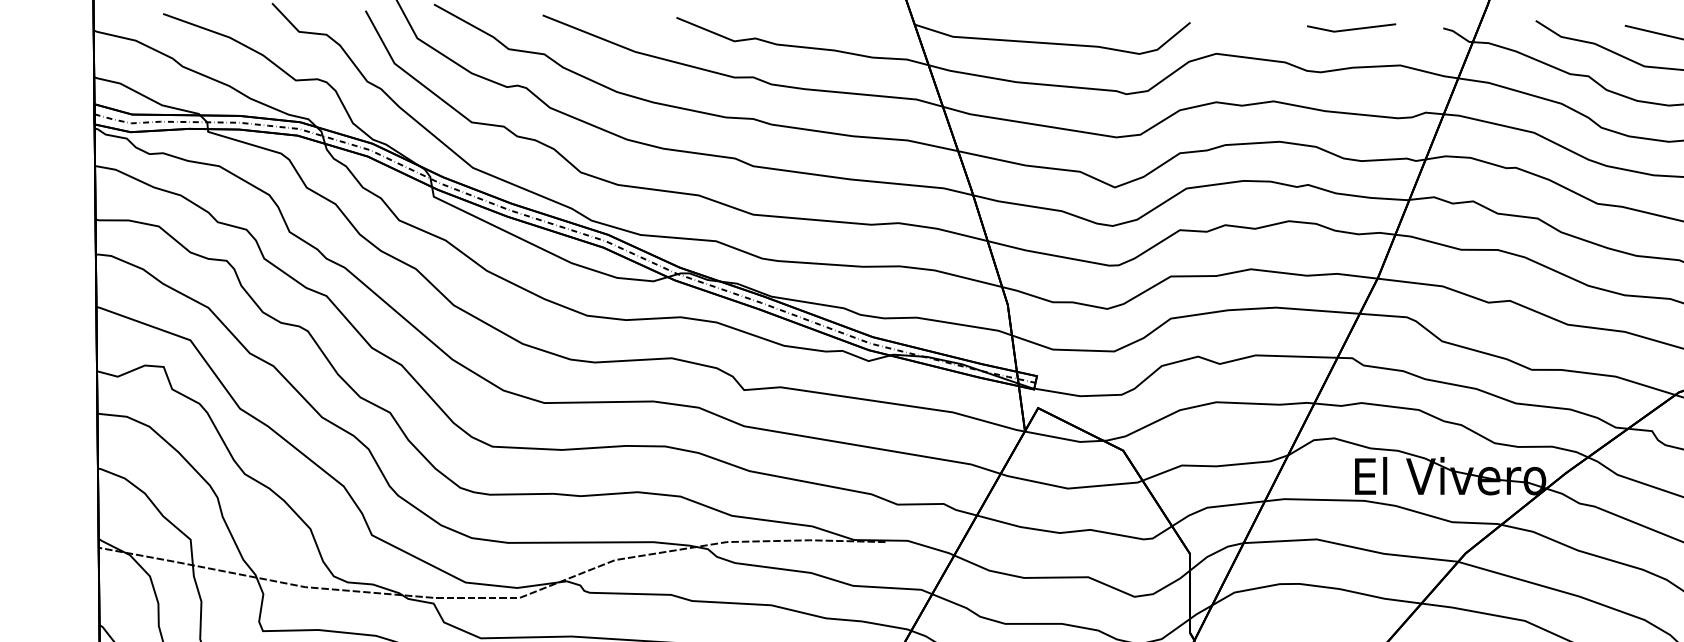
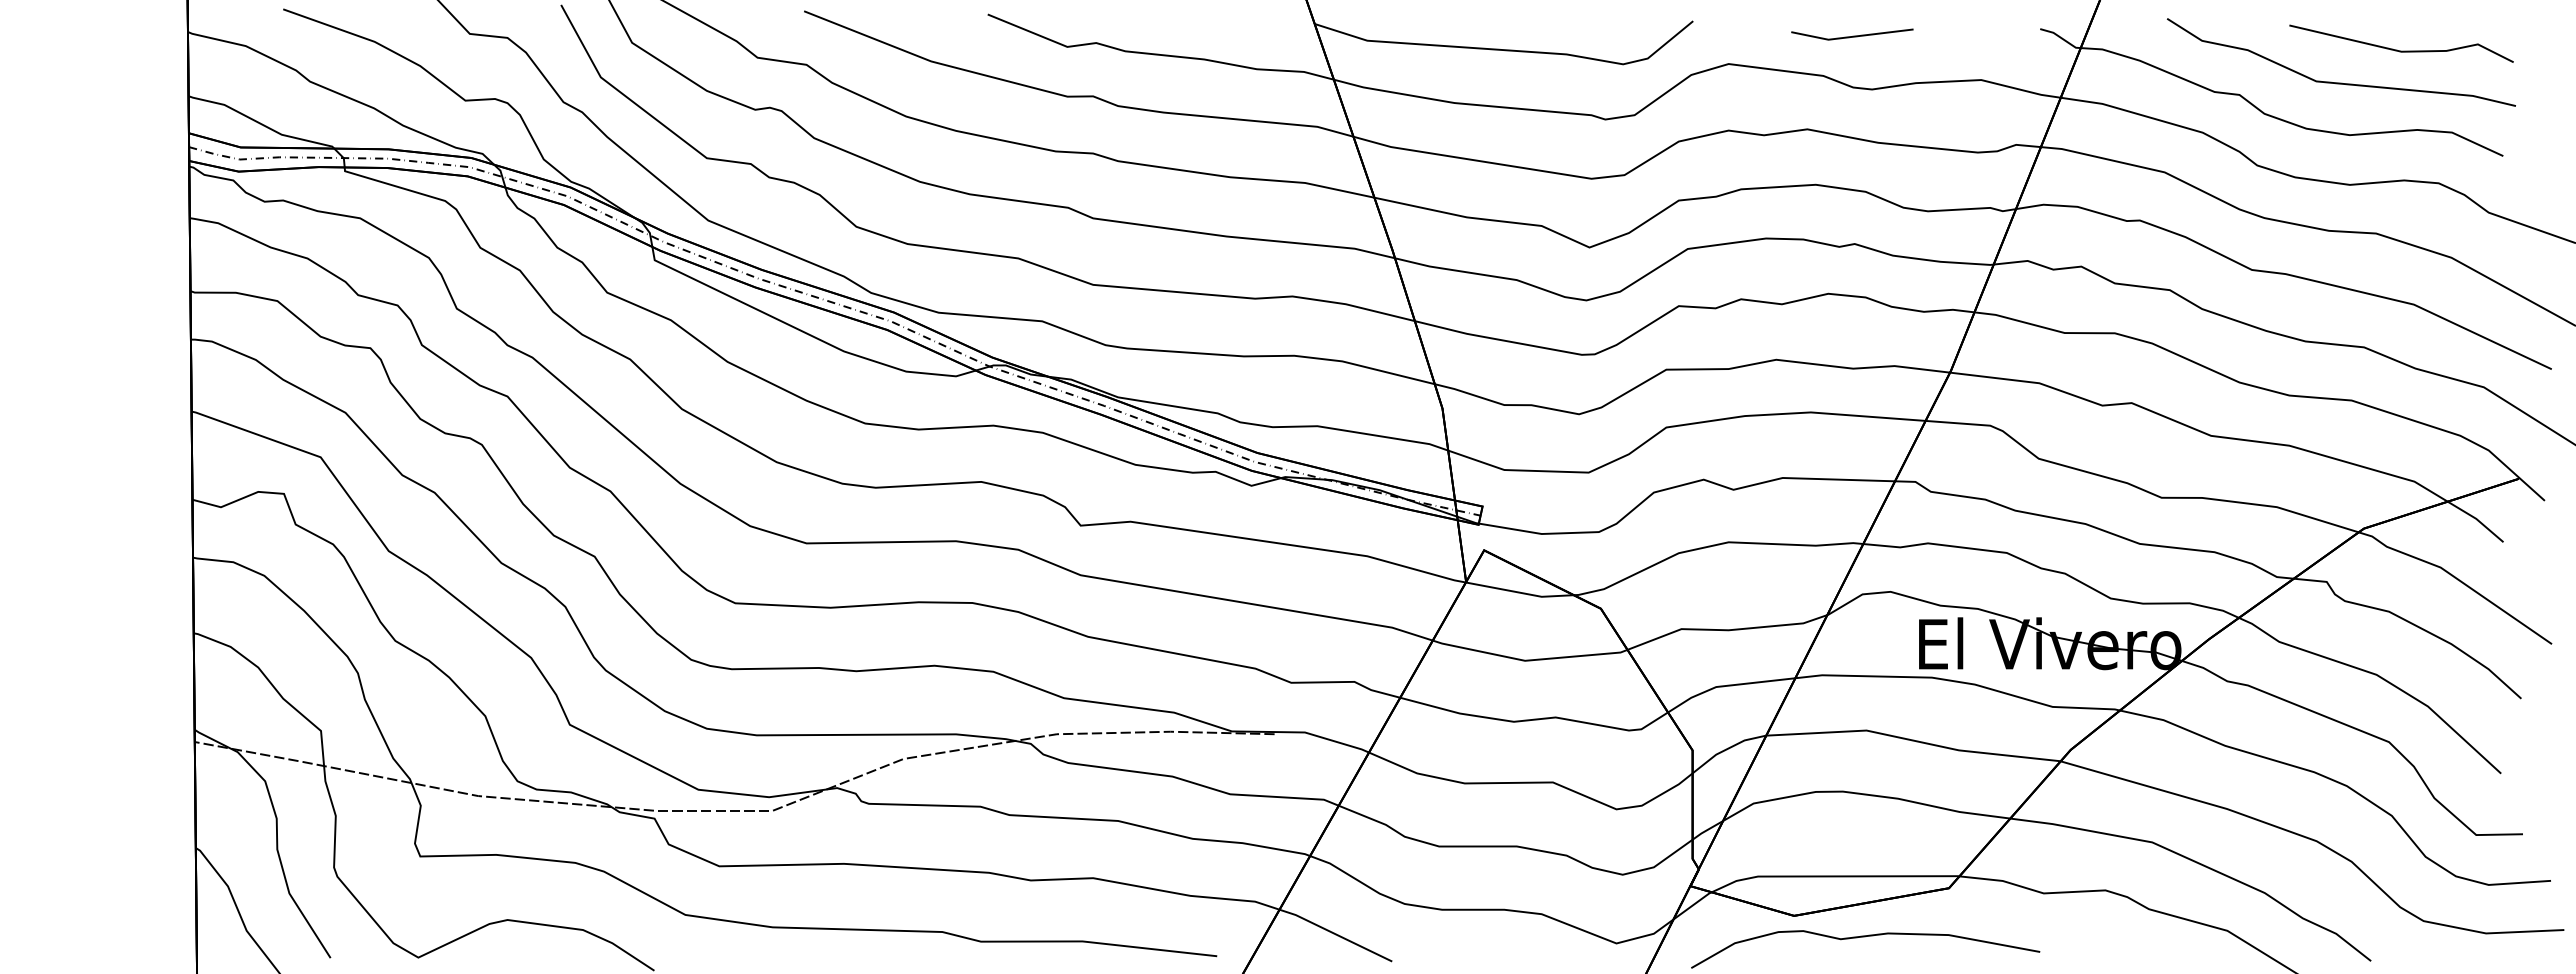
line: (1351, 28) -> (1852, 35), moved

